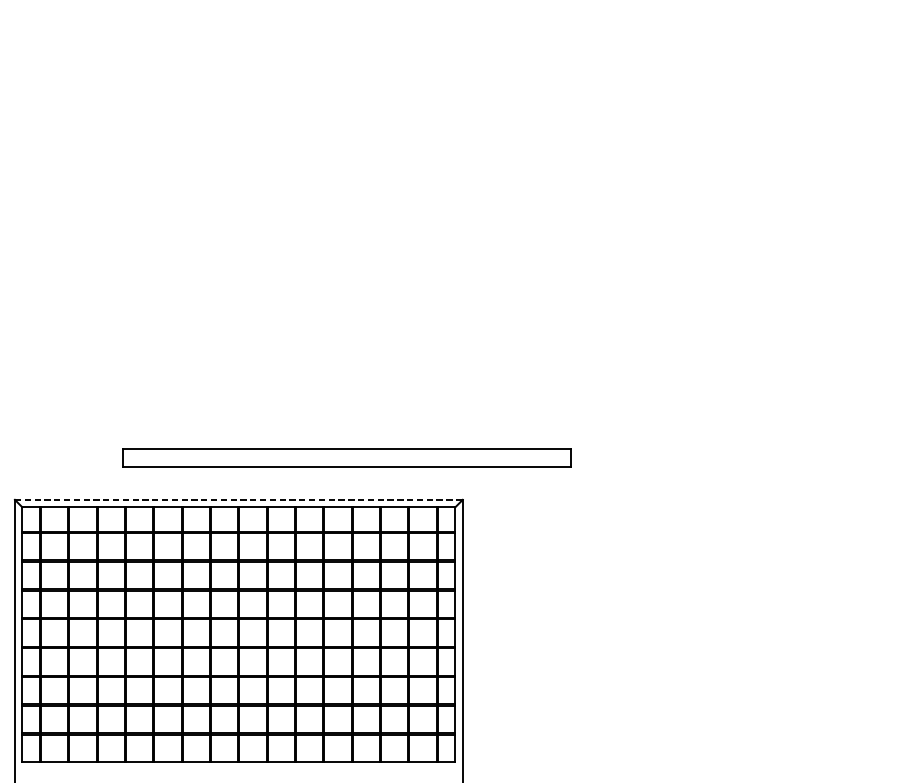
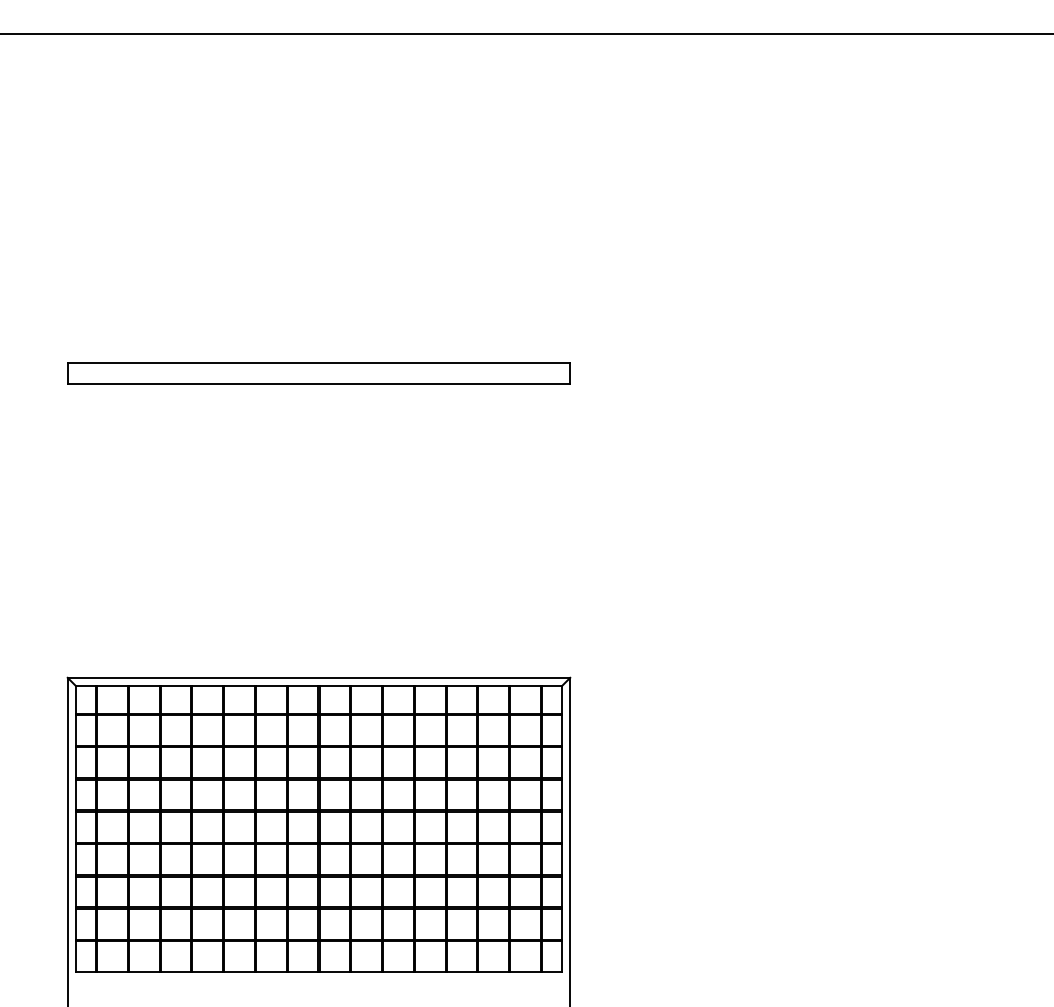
part: (346, 457) -> (318, 373), moved
line: (239, 499) -> (319, 677), dashed -> solid

